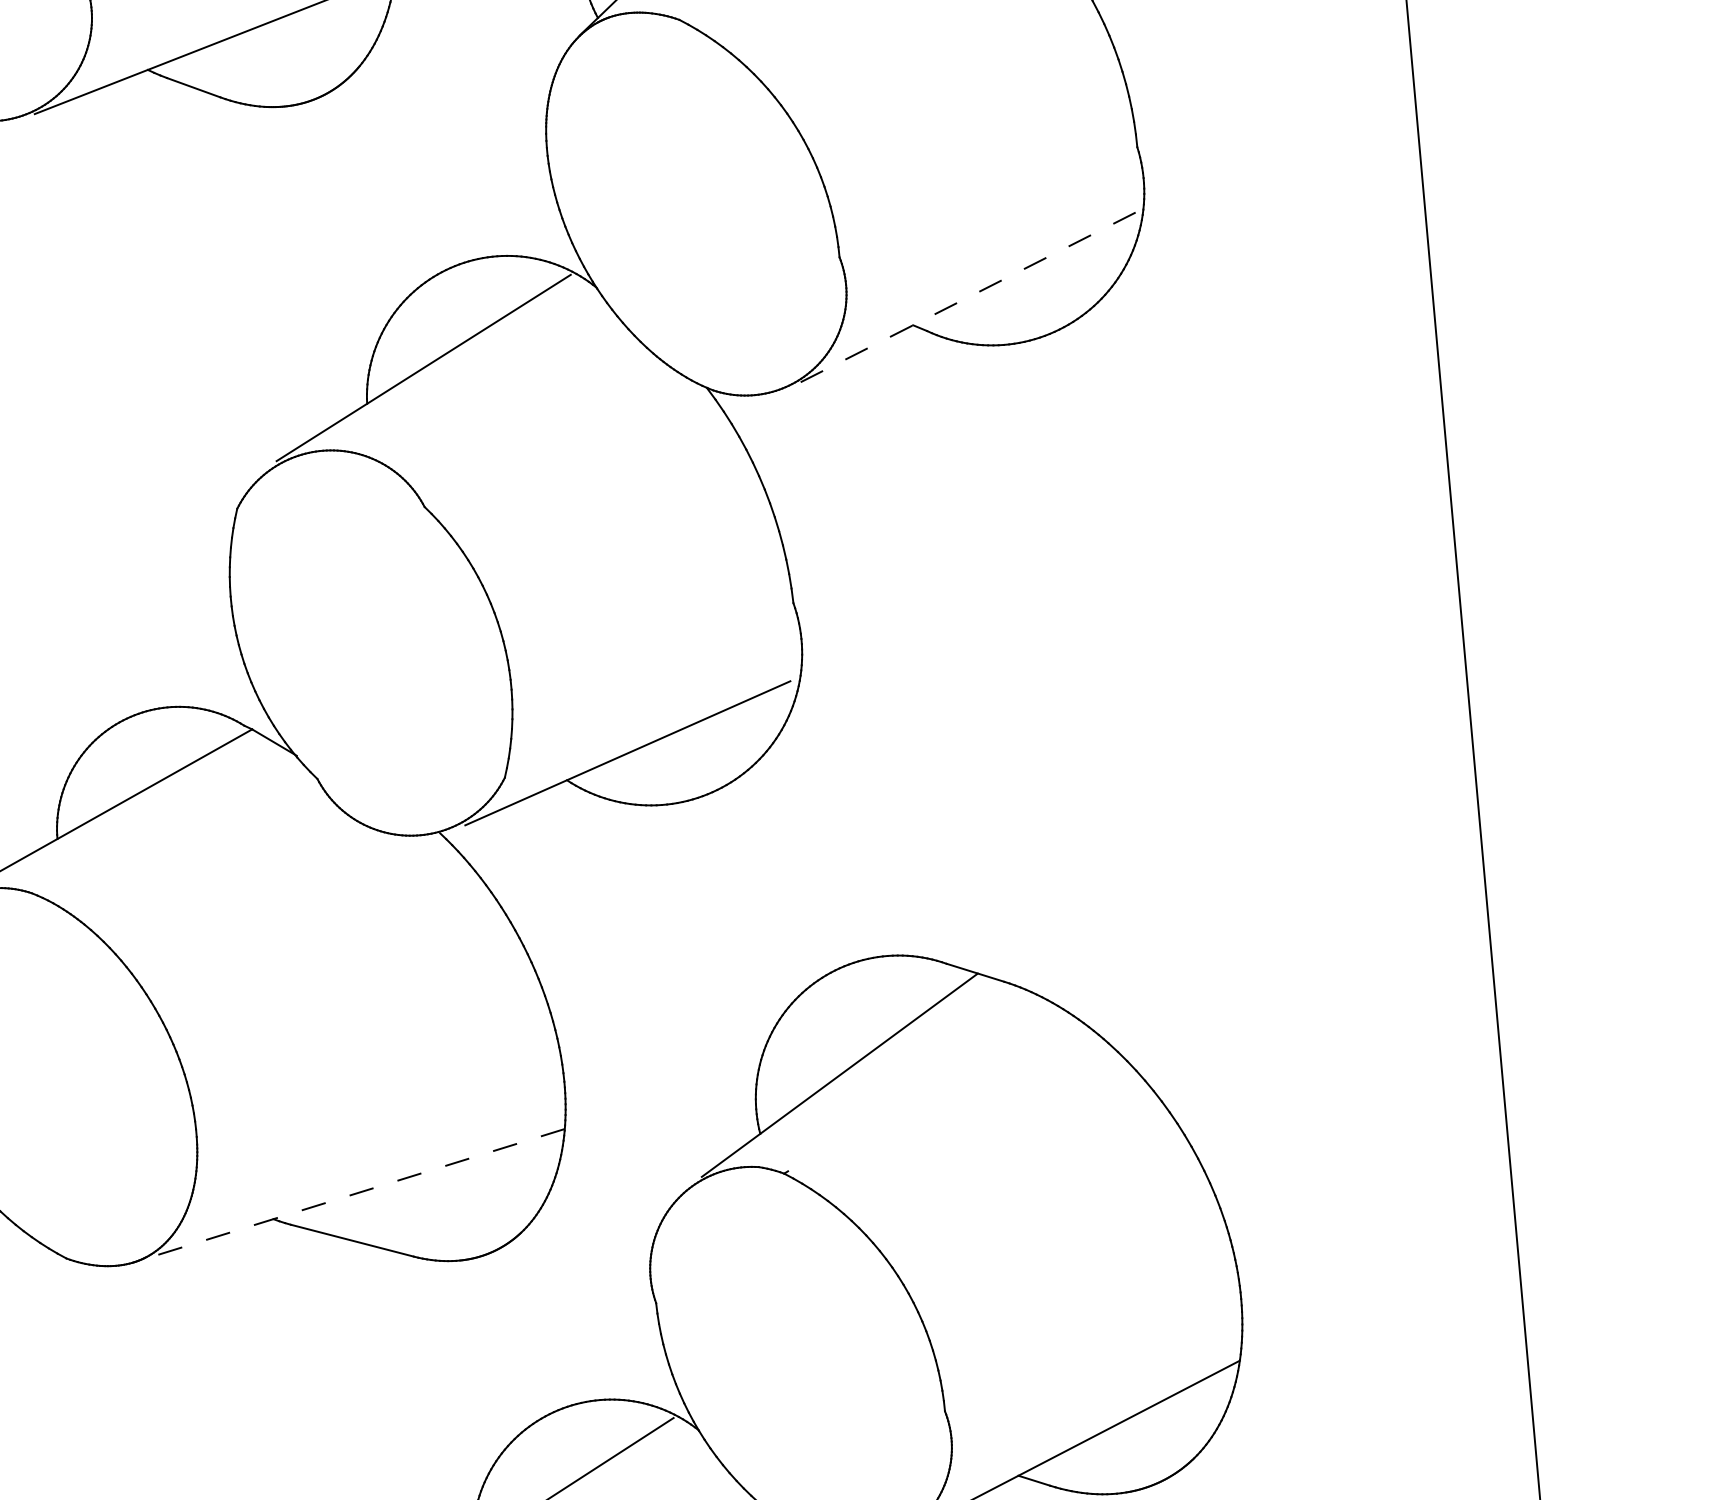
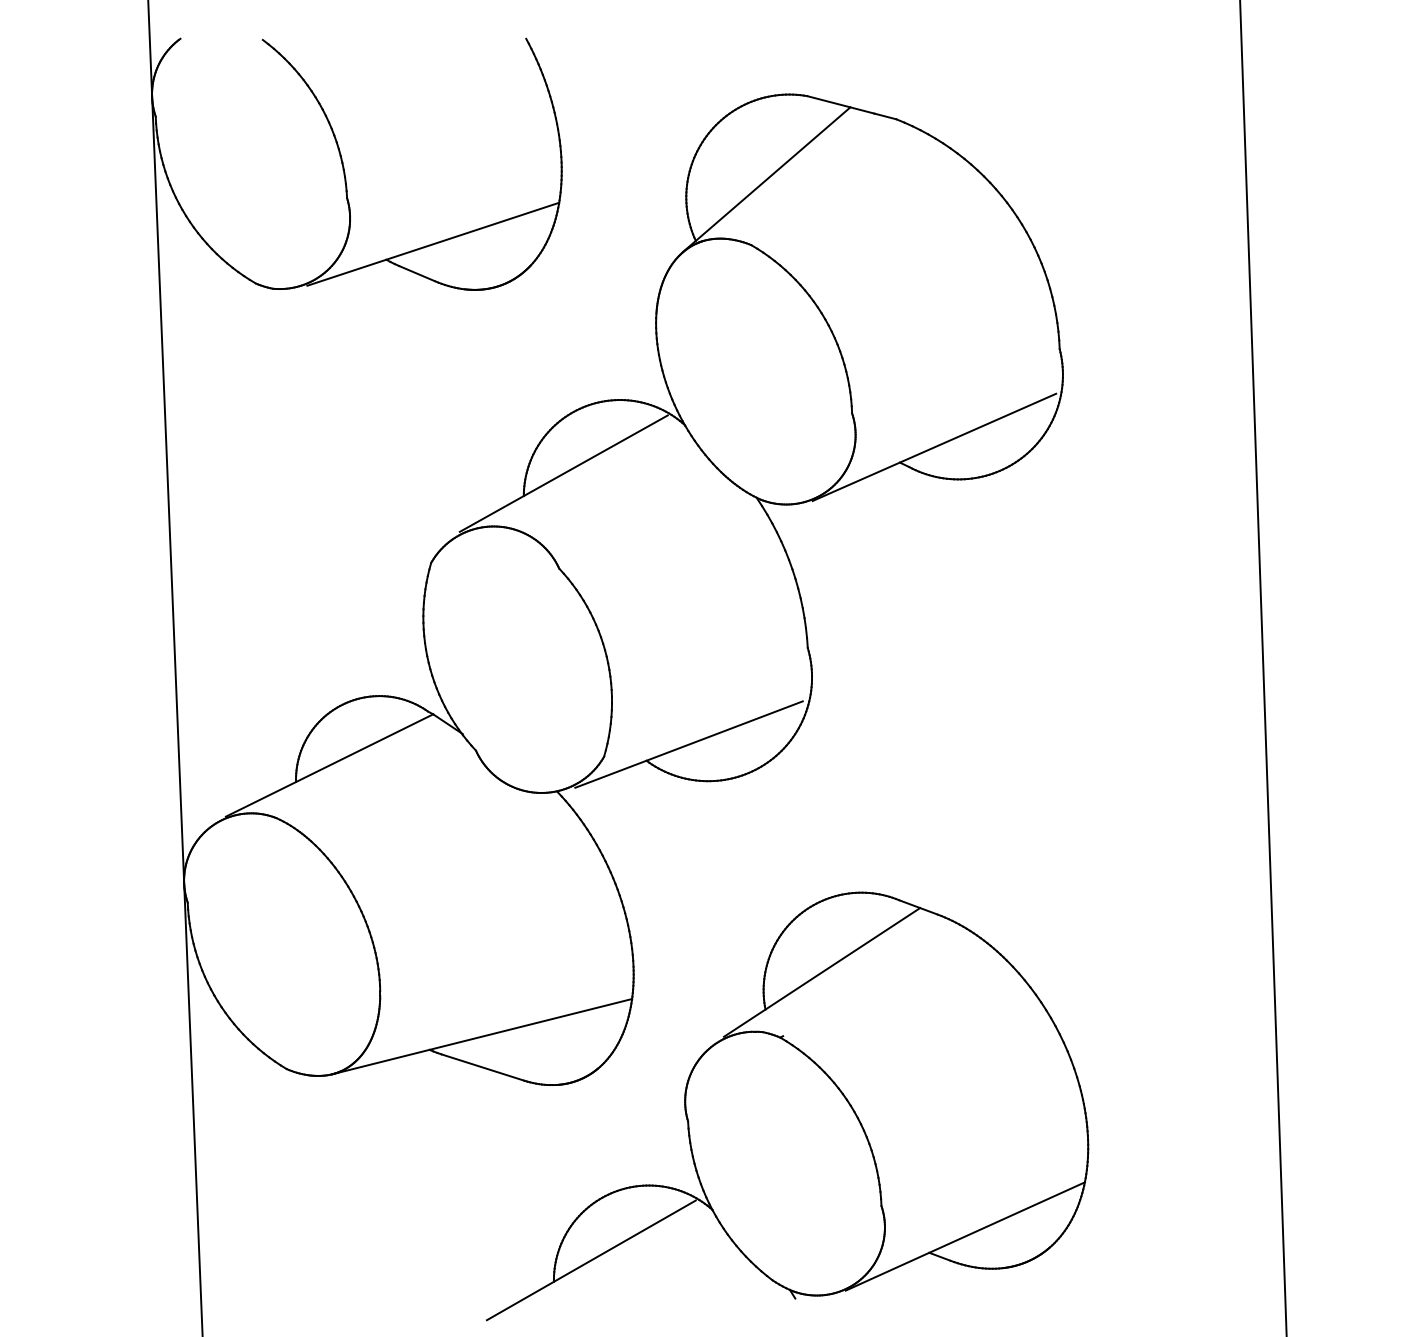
line: (960, 300) -> (933, 447), dashed -> solid
line: (349, 1195) -> (482, 1036), dashed -> solid

